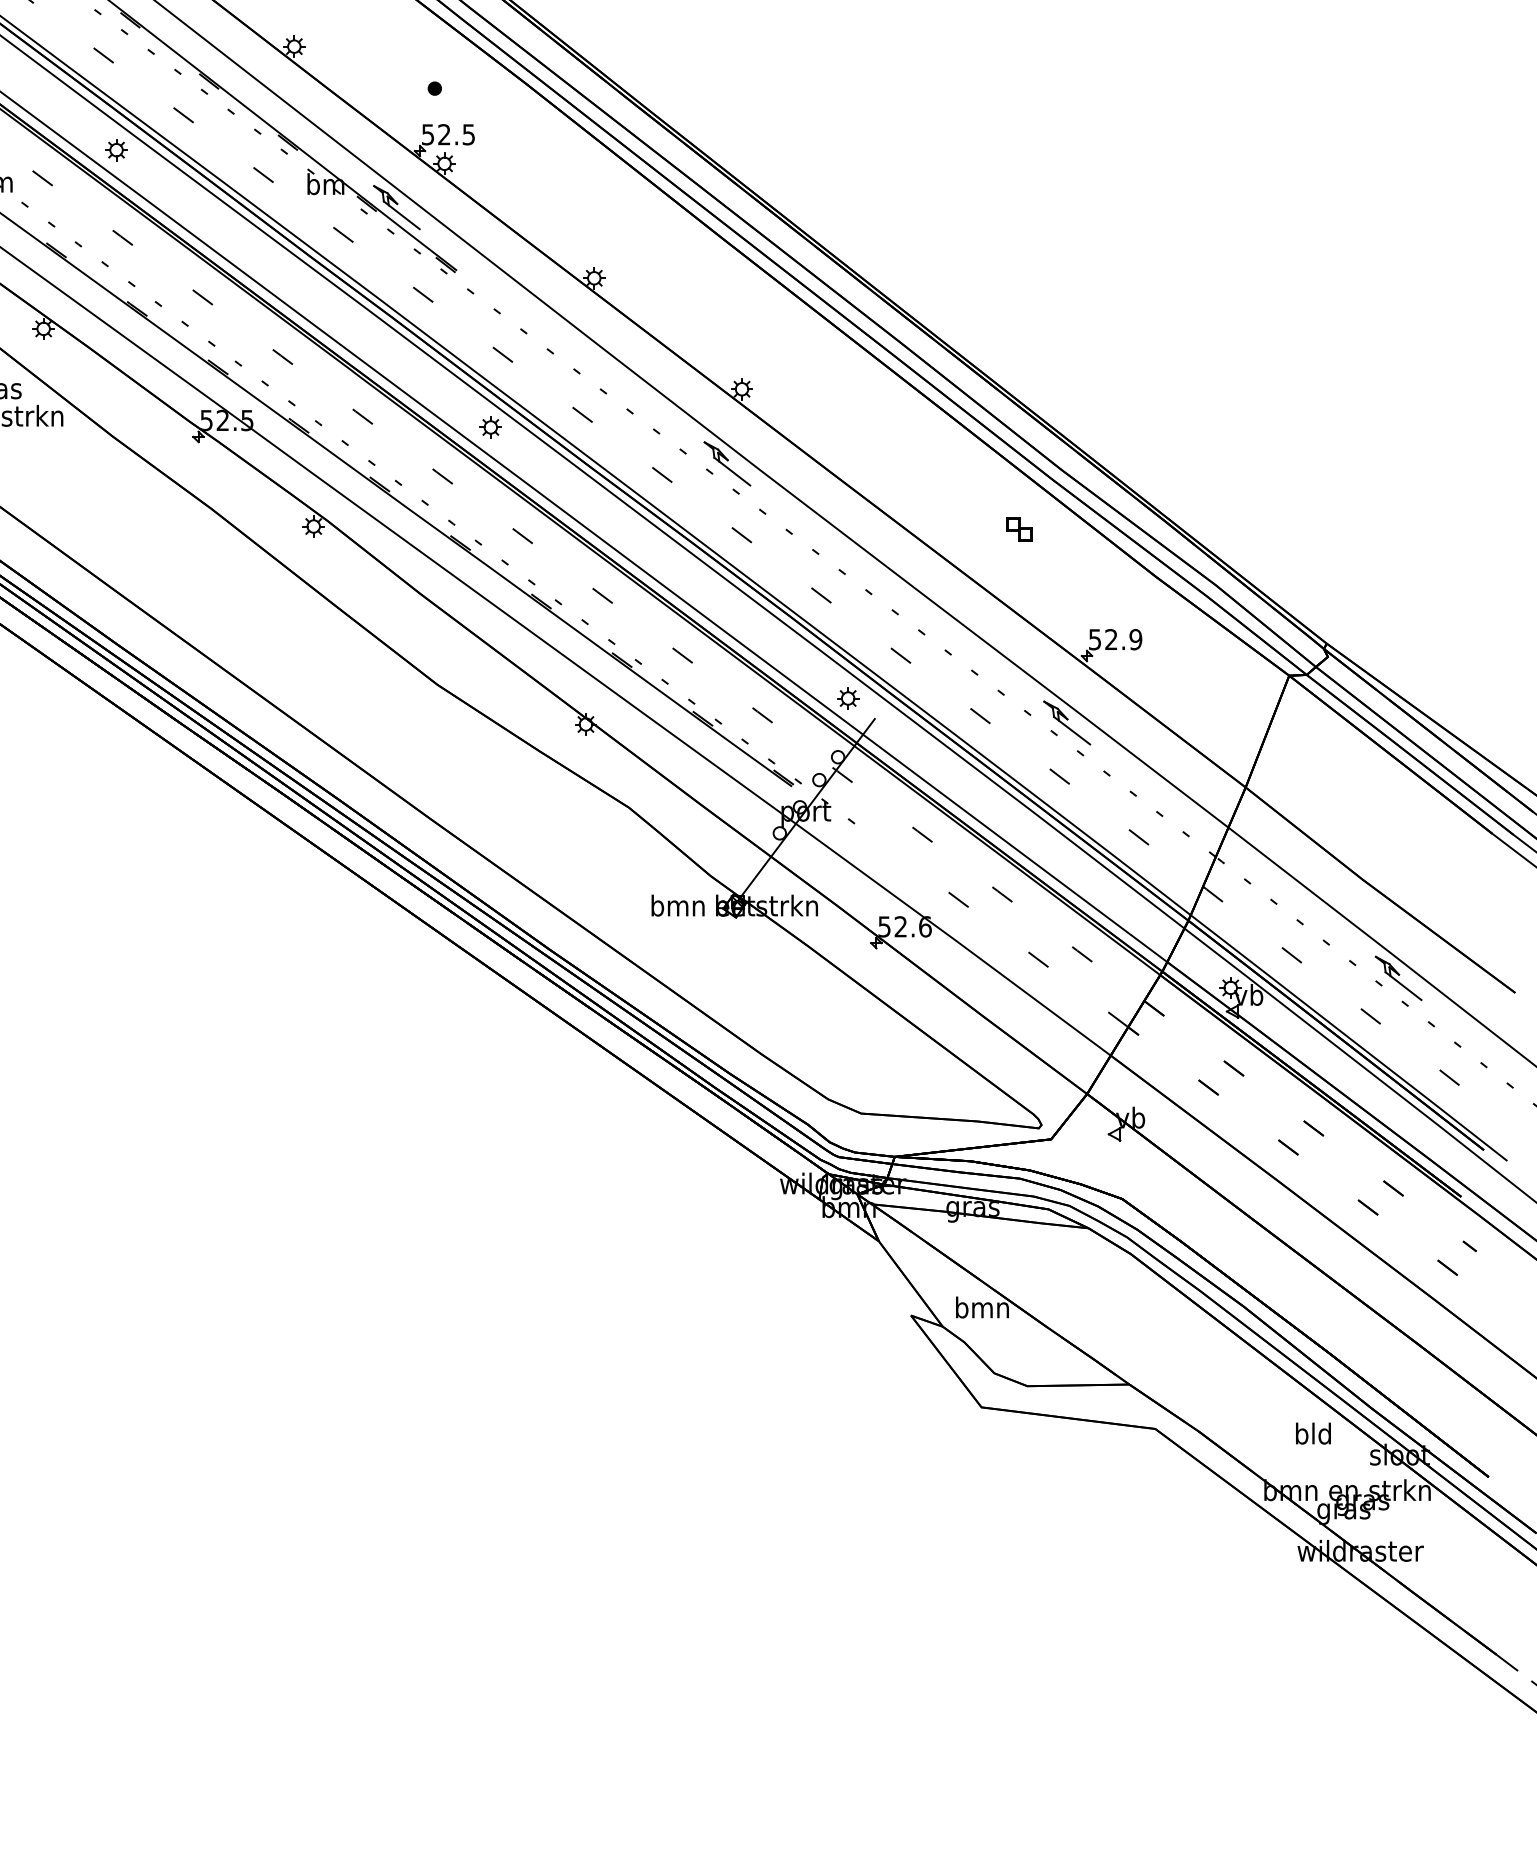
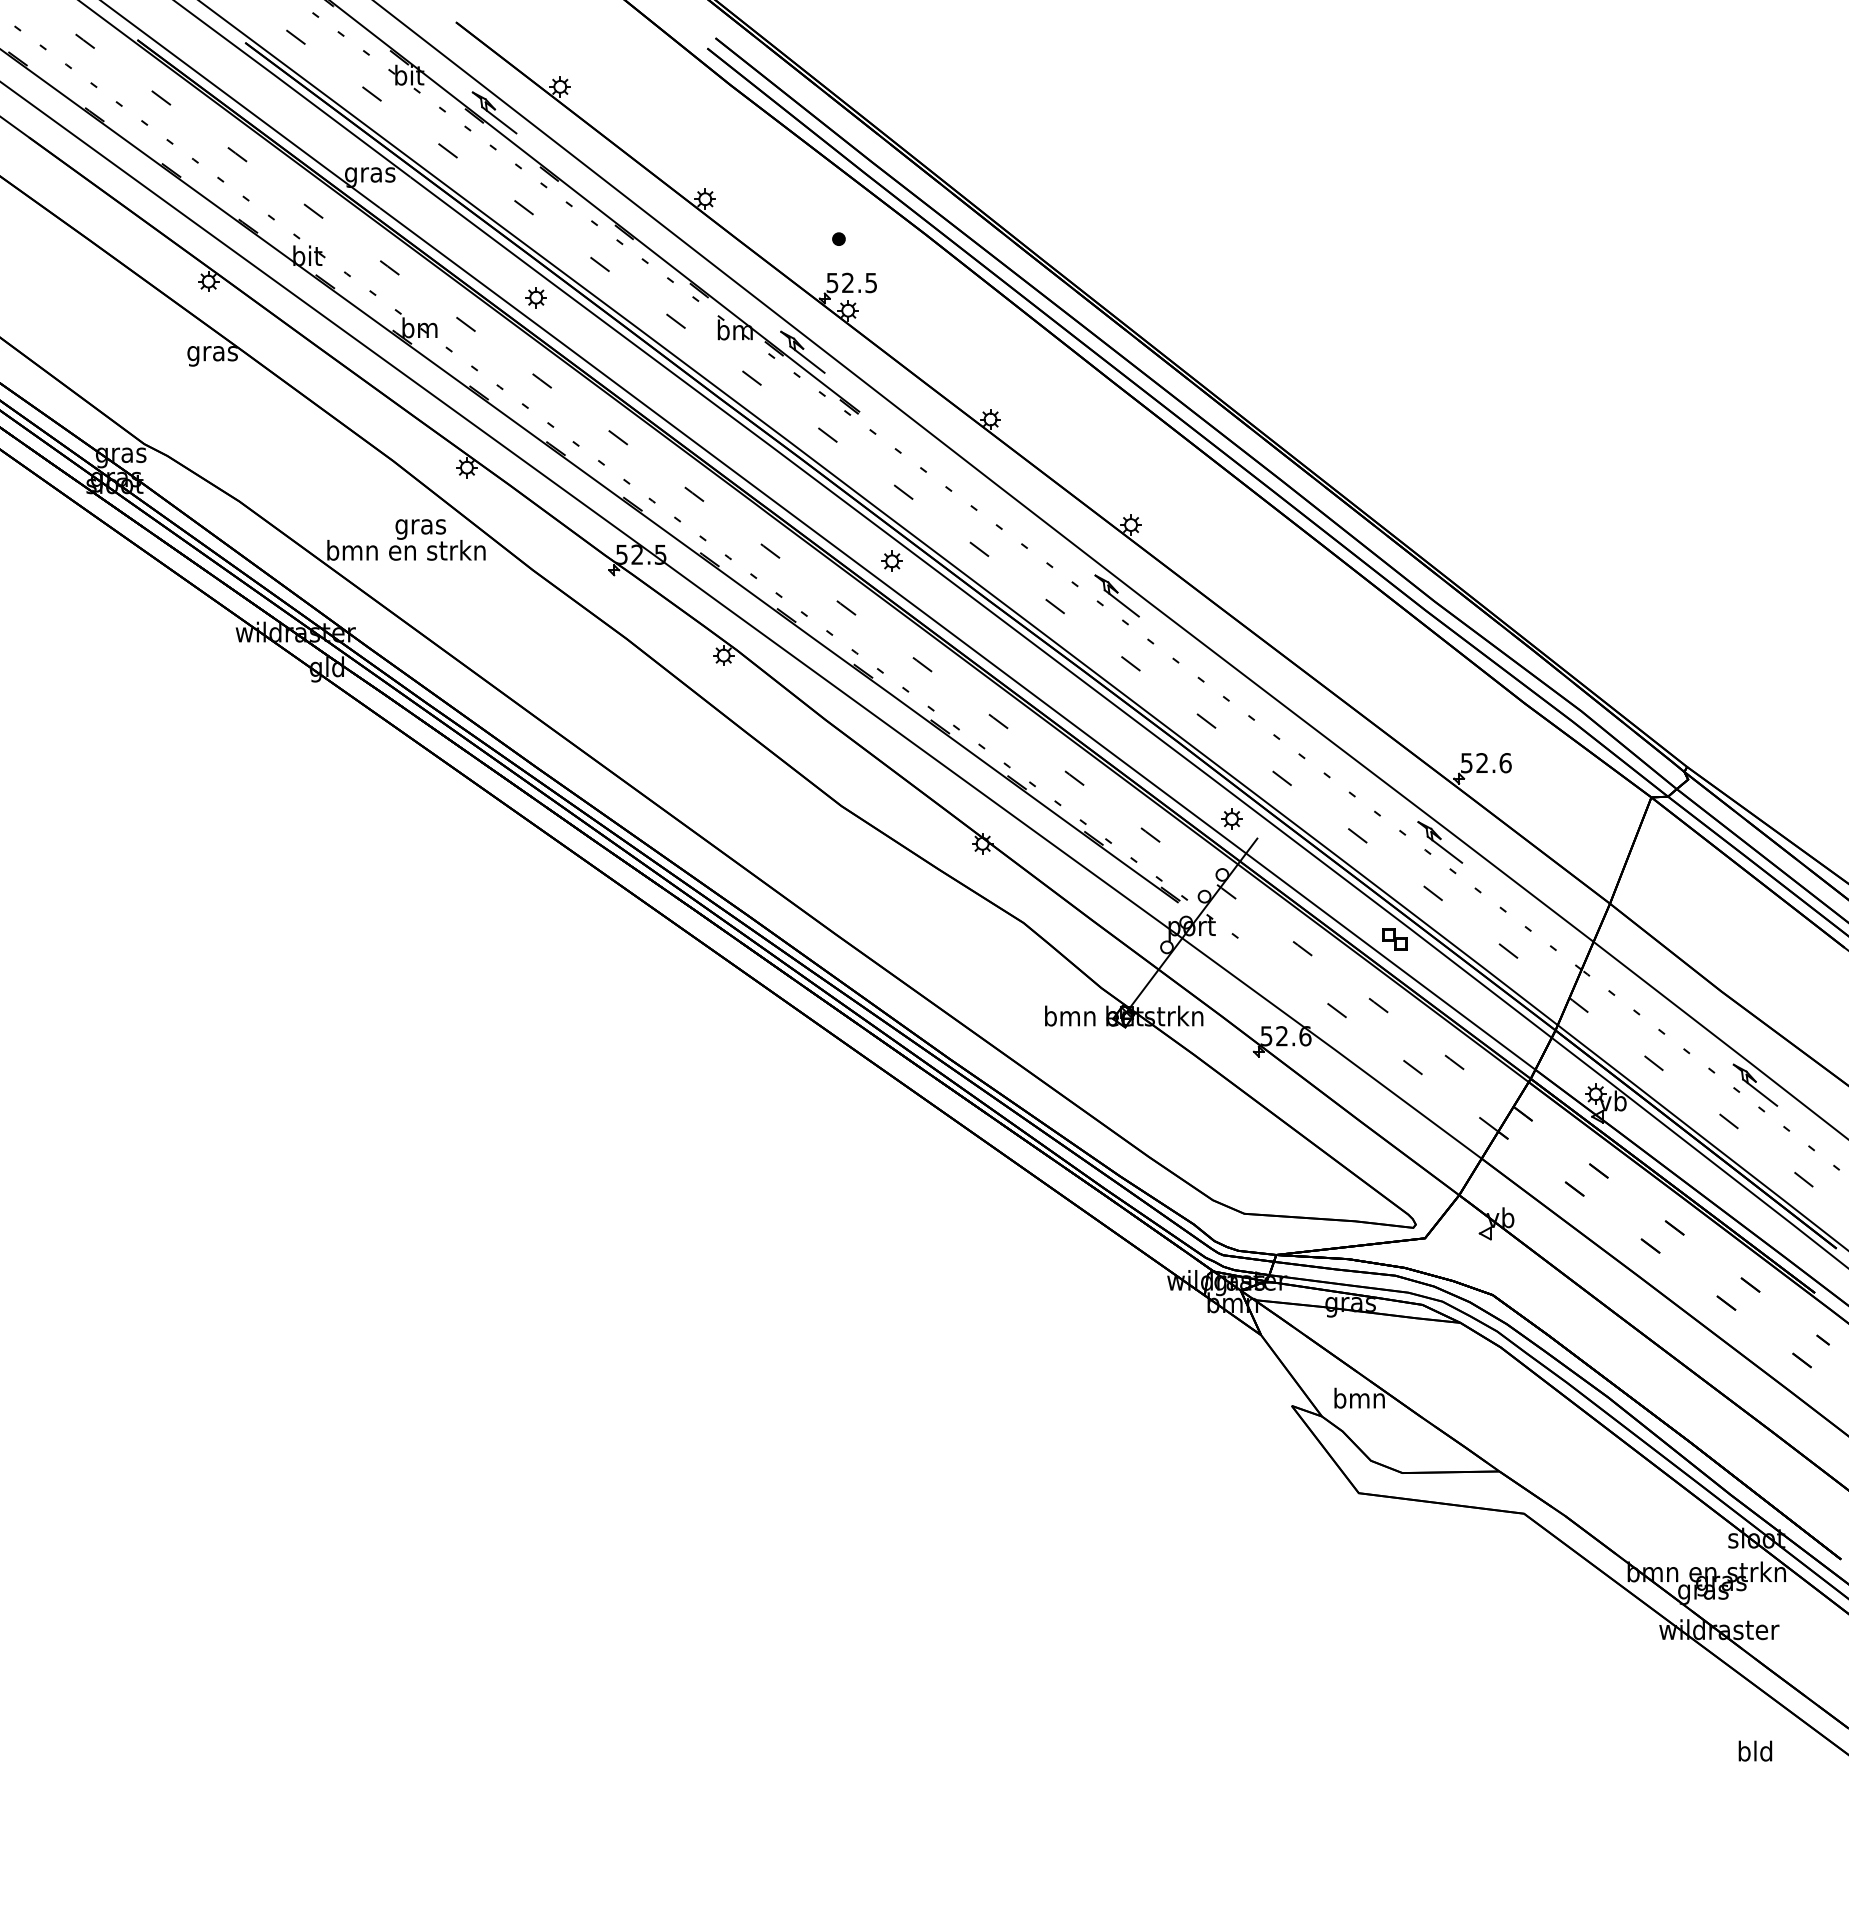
part: (1019, 529) -> (1394, 939), moved
text: (1135, 640) -> (1505, 763), 52.9 -> 52.6
text: (1313, 1432) -> (1755, 1750), moved

